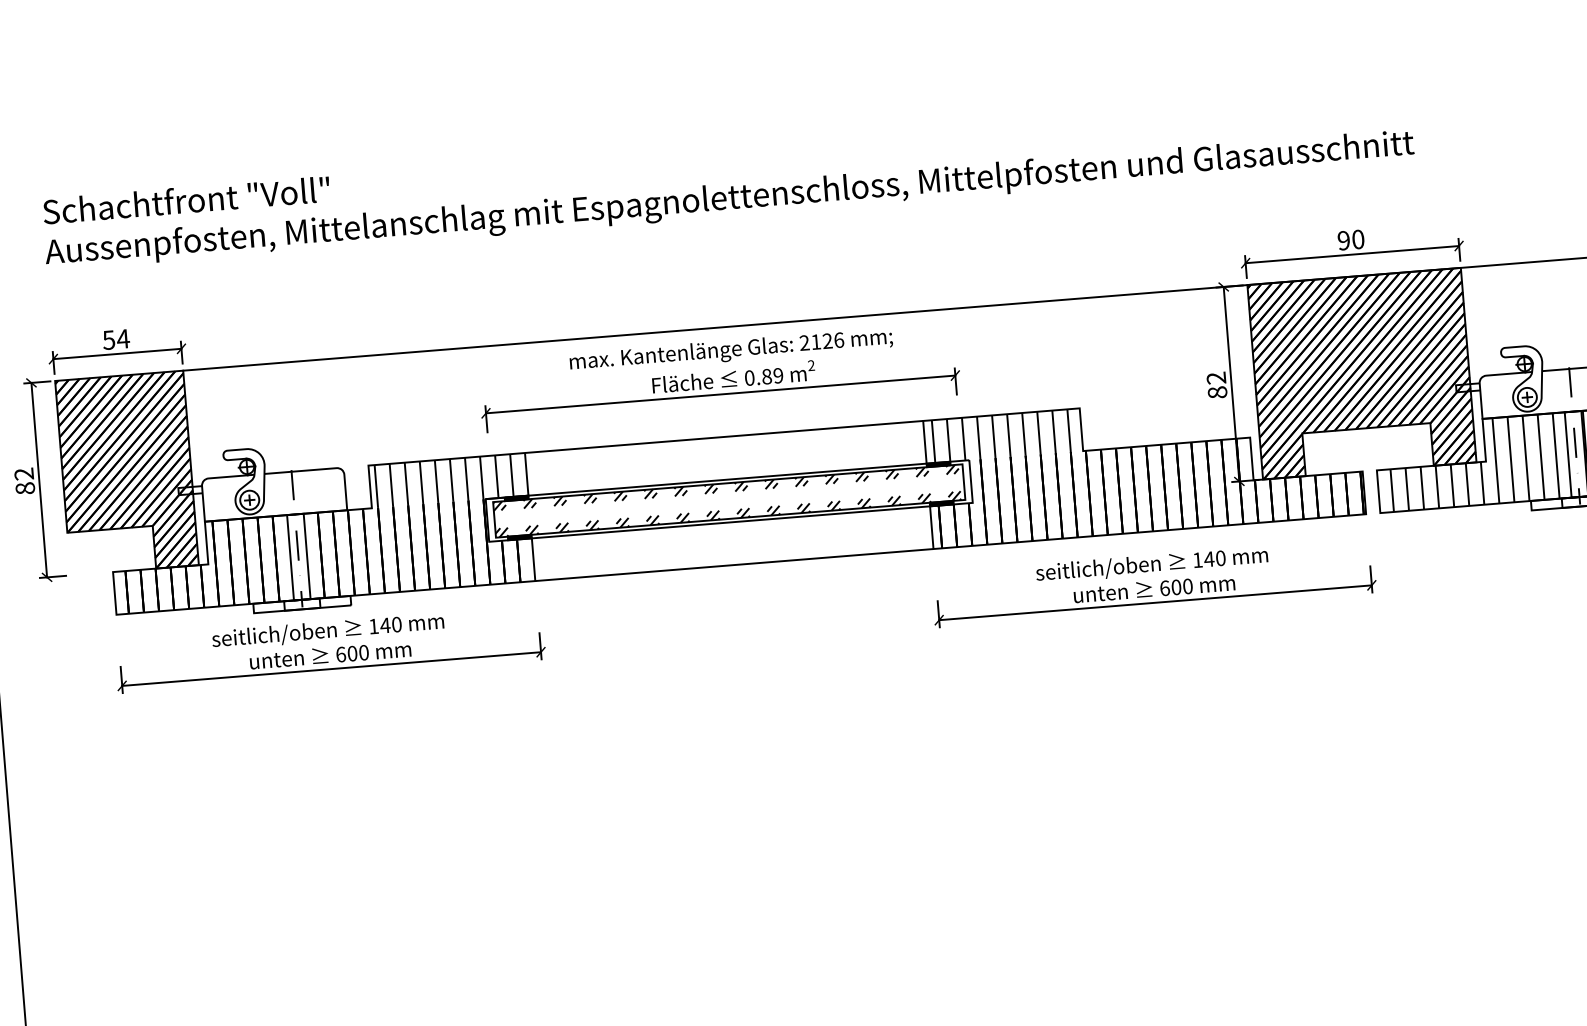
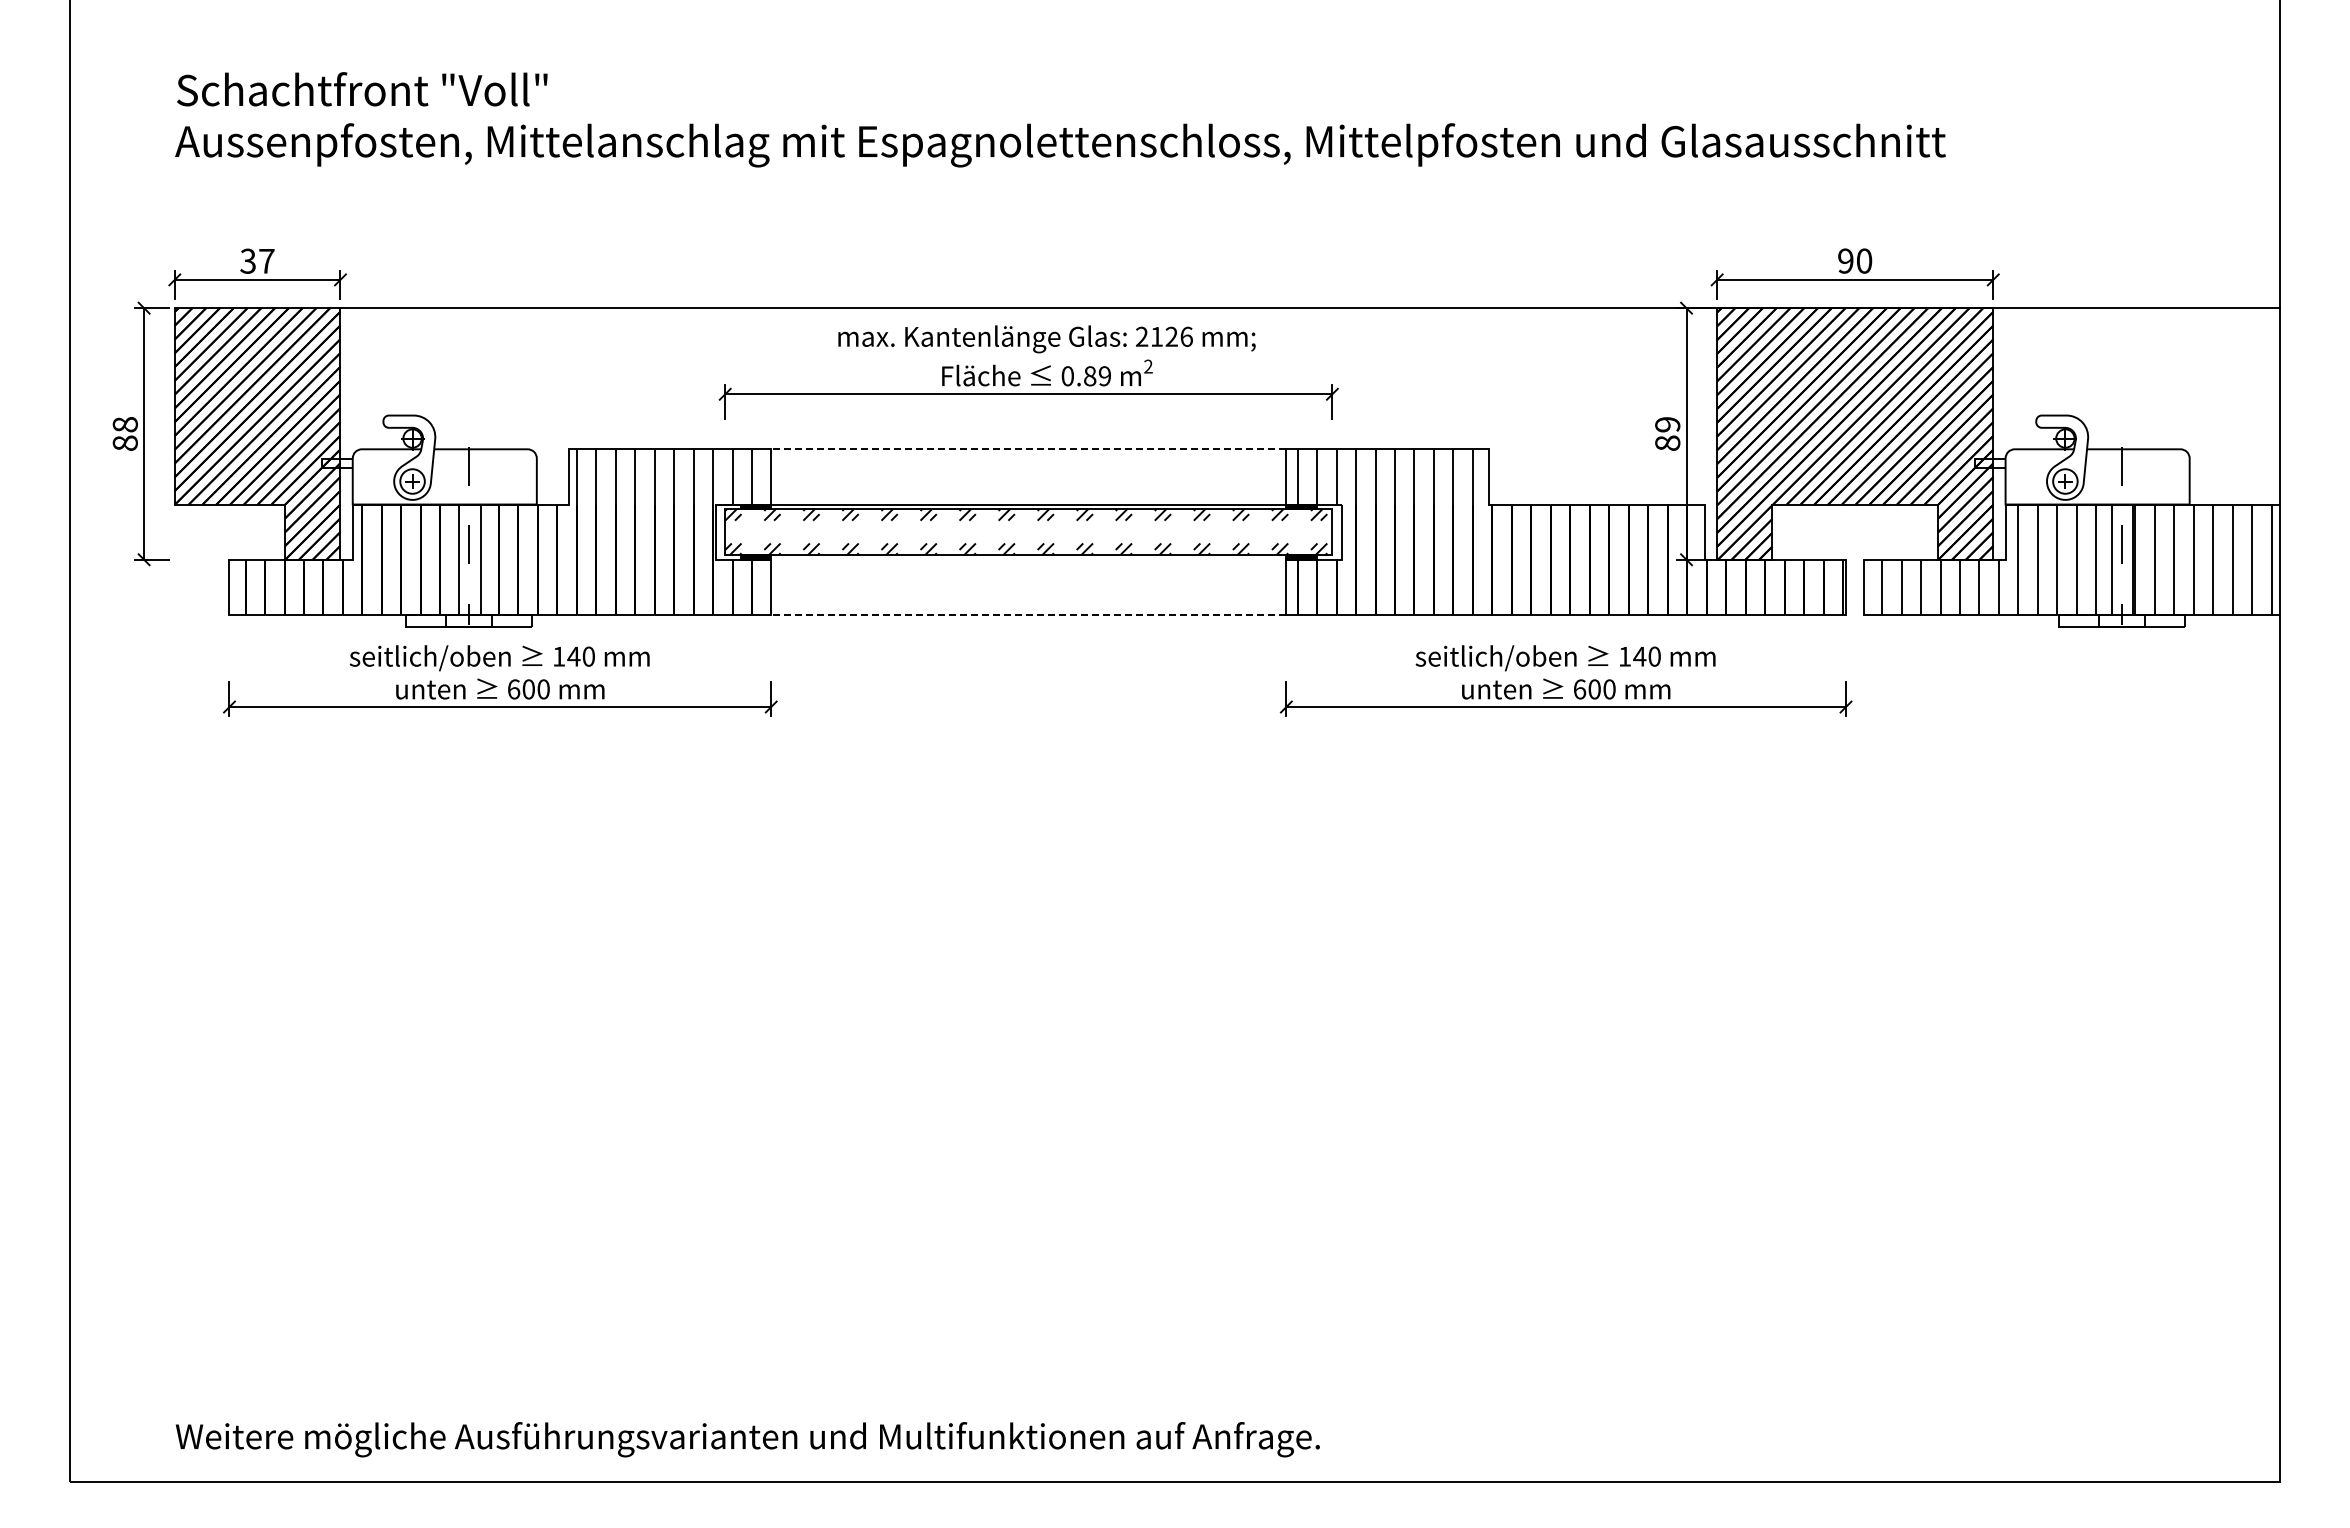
text: (116, 338) -> (258, 260), 54 -> 37
text: (1216, 378) -> (1667, 424), 82 -> 89
line: (723, 437) -> (1028, 449), solid -> dashed
text: (23, 474) -> (124, 424), 82 -> 88
line: (730, 522) -> (1028, 559), removed
line: (734, 564) -> (1028, 614), solid -> dashed

